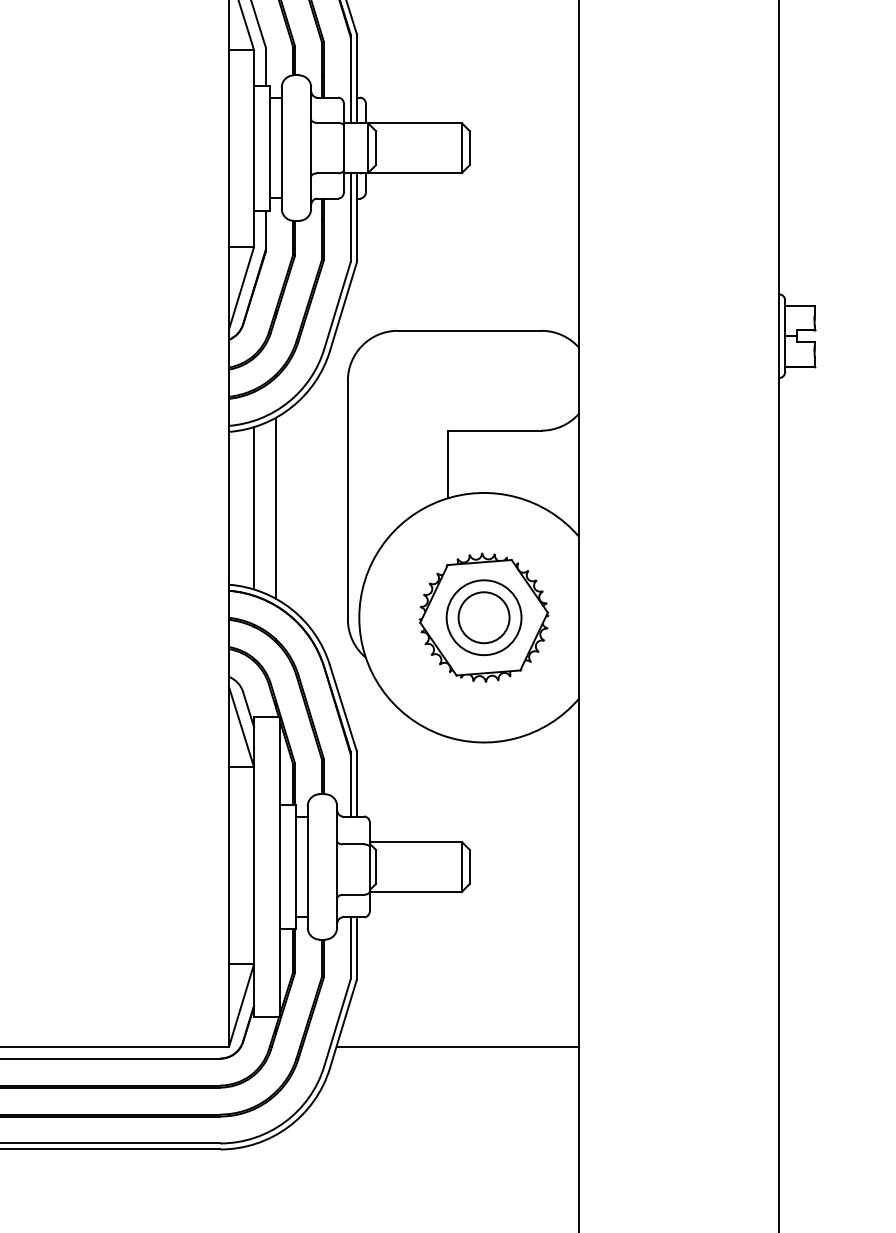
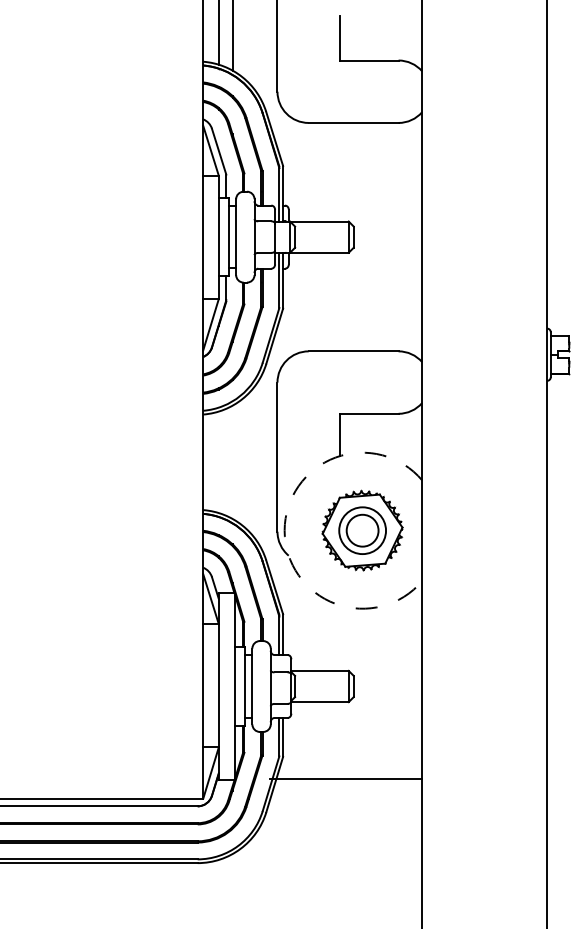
line: (275, 507) -> (232, 461), removed
line: (253, 508) -> (218, 462), removed
arc: (359, 617) -> (284, 530), solid -> dashed
line: (458, 1046) -> (346, 778), moved

